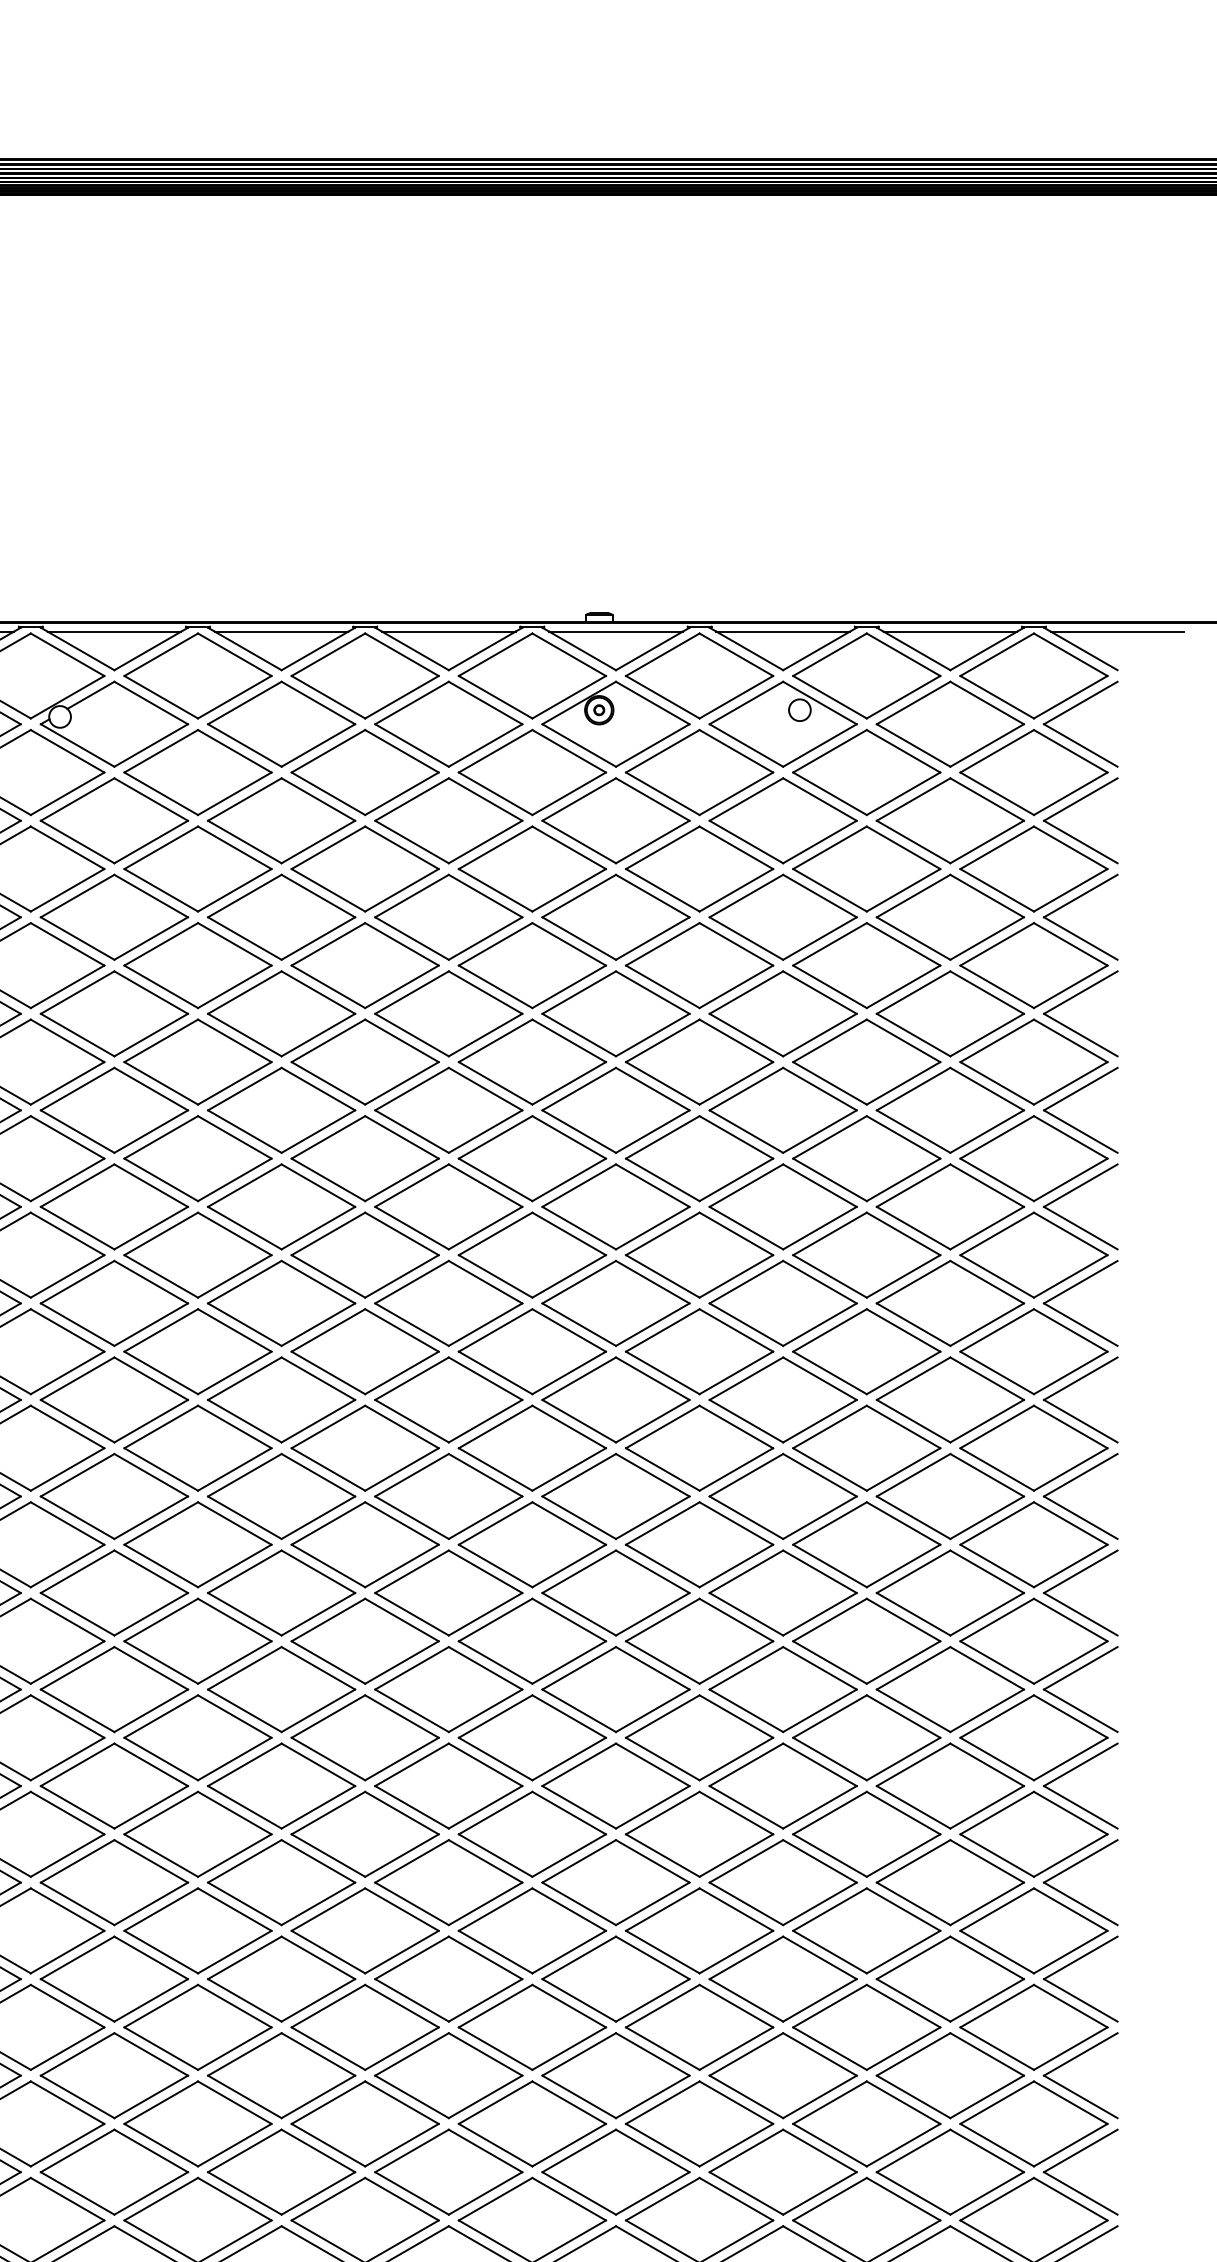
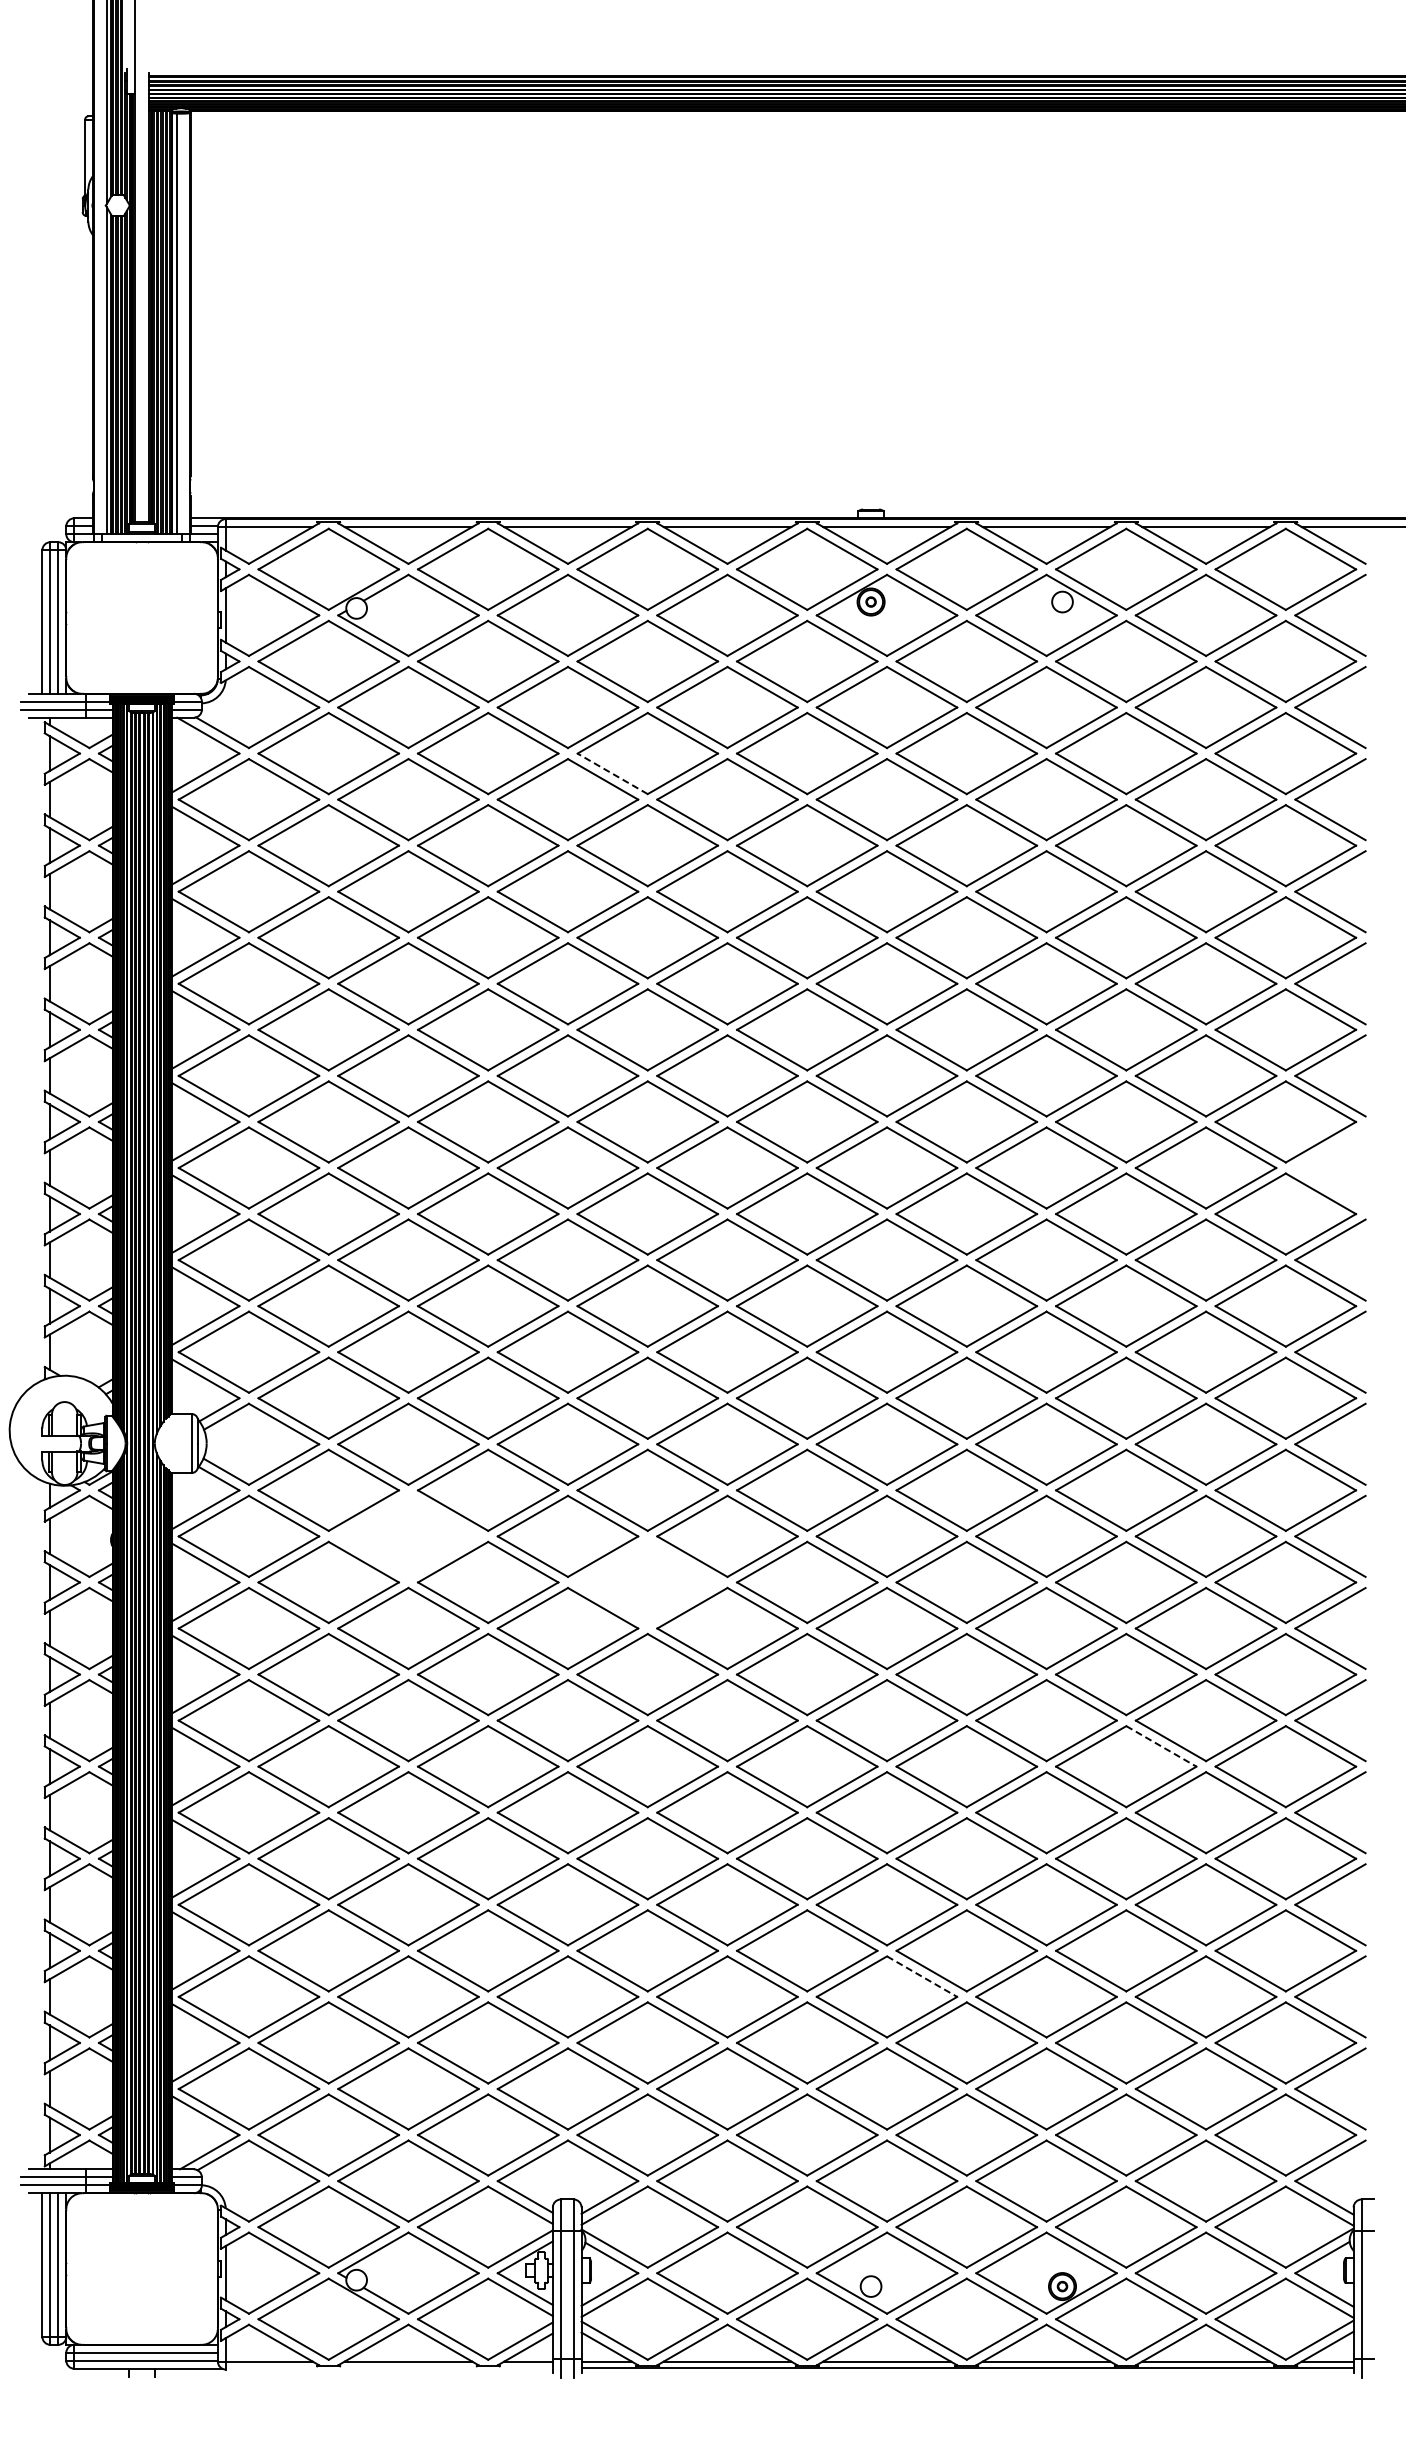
line: (328, 889) -> (612, 773), solid -> dashed
part: (1072, 1288) -> (1322, 1153), removed
part: (114, 1689) -> (408, 1536), removed
part: (364, 1737) -> (647, 1582), removed
line: (903, 1909) -> (1161, 1746), solid -> dashed
line: (653, 2150) -> (922, 1976), solid -> dashed

